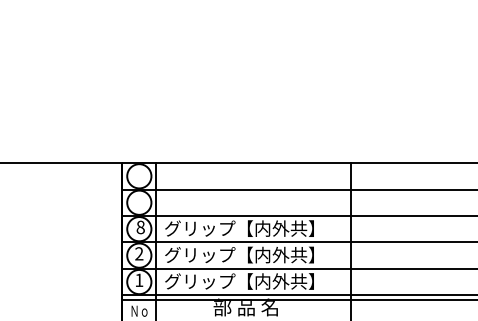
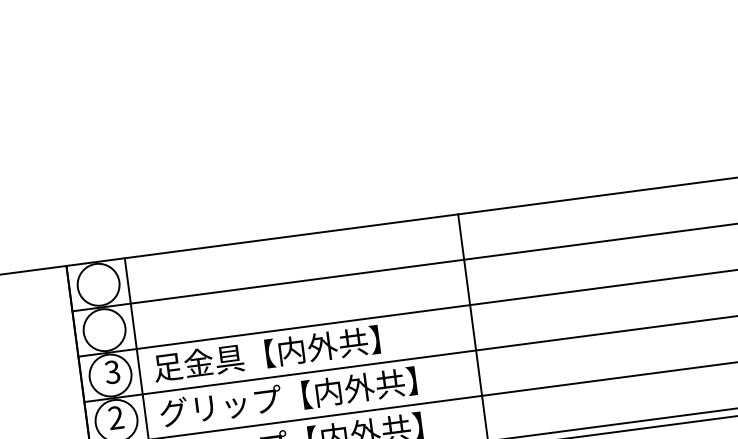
text: (140, 227) -> (112, 372), 8 -> 3
text: (239, 228) -> (282, 351), グリップ【内外共】 -> 足金具【内外共】

